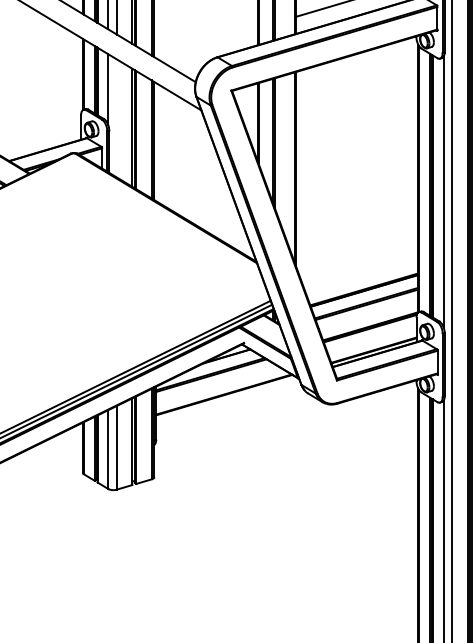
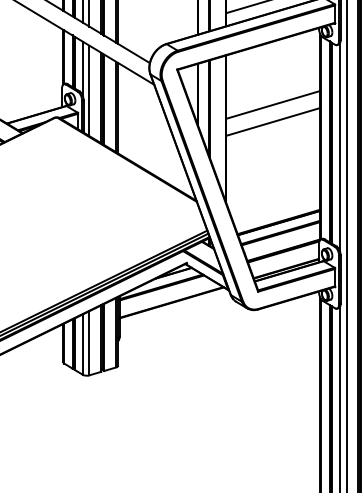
line: (116, 117) -> (89, 90), added
line: (357, 136) -> (273, 104), added
line: (357, 158) -> (273, 121), added

